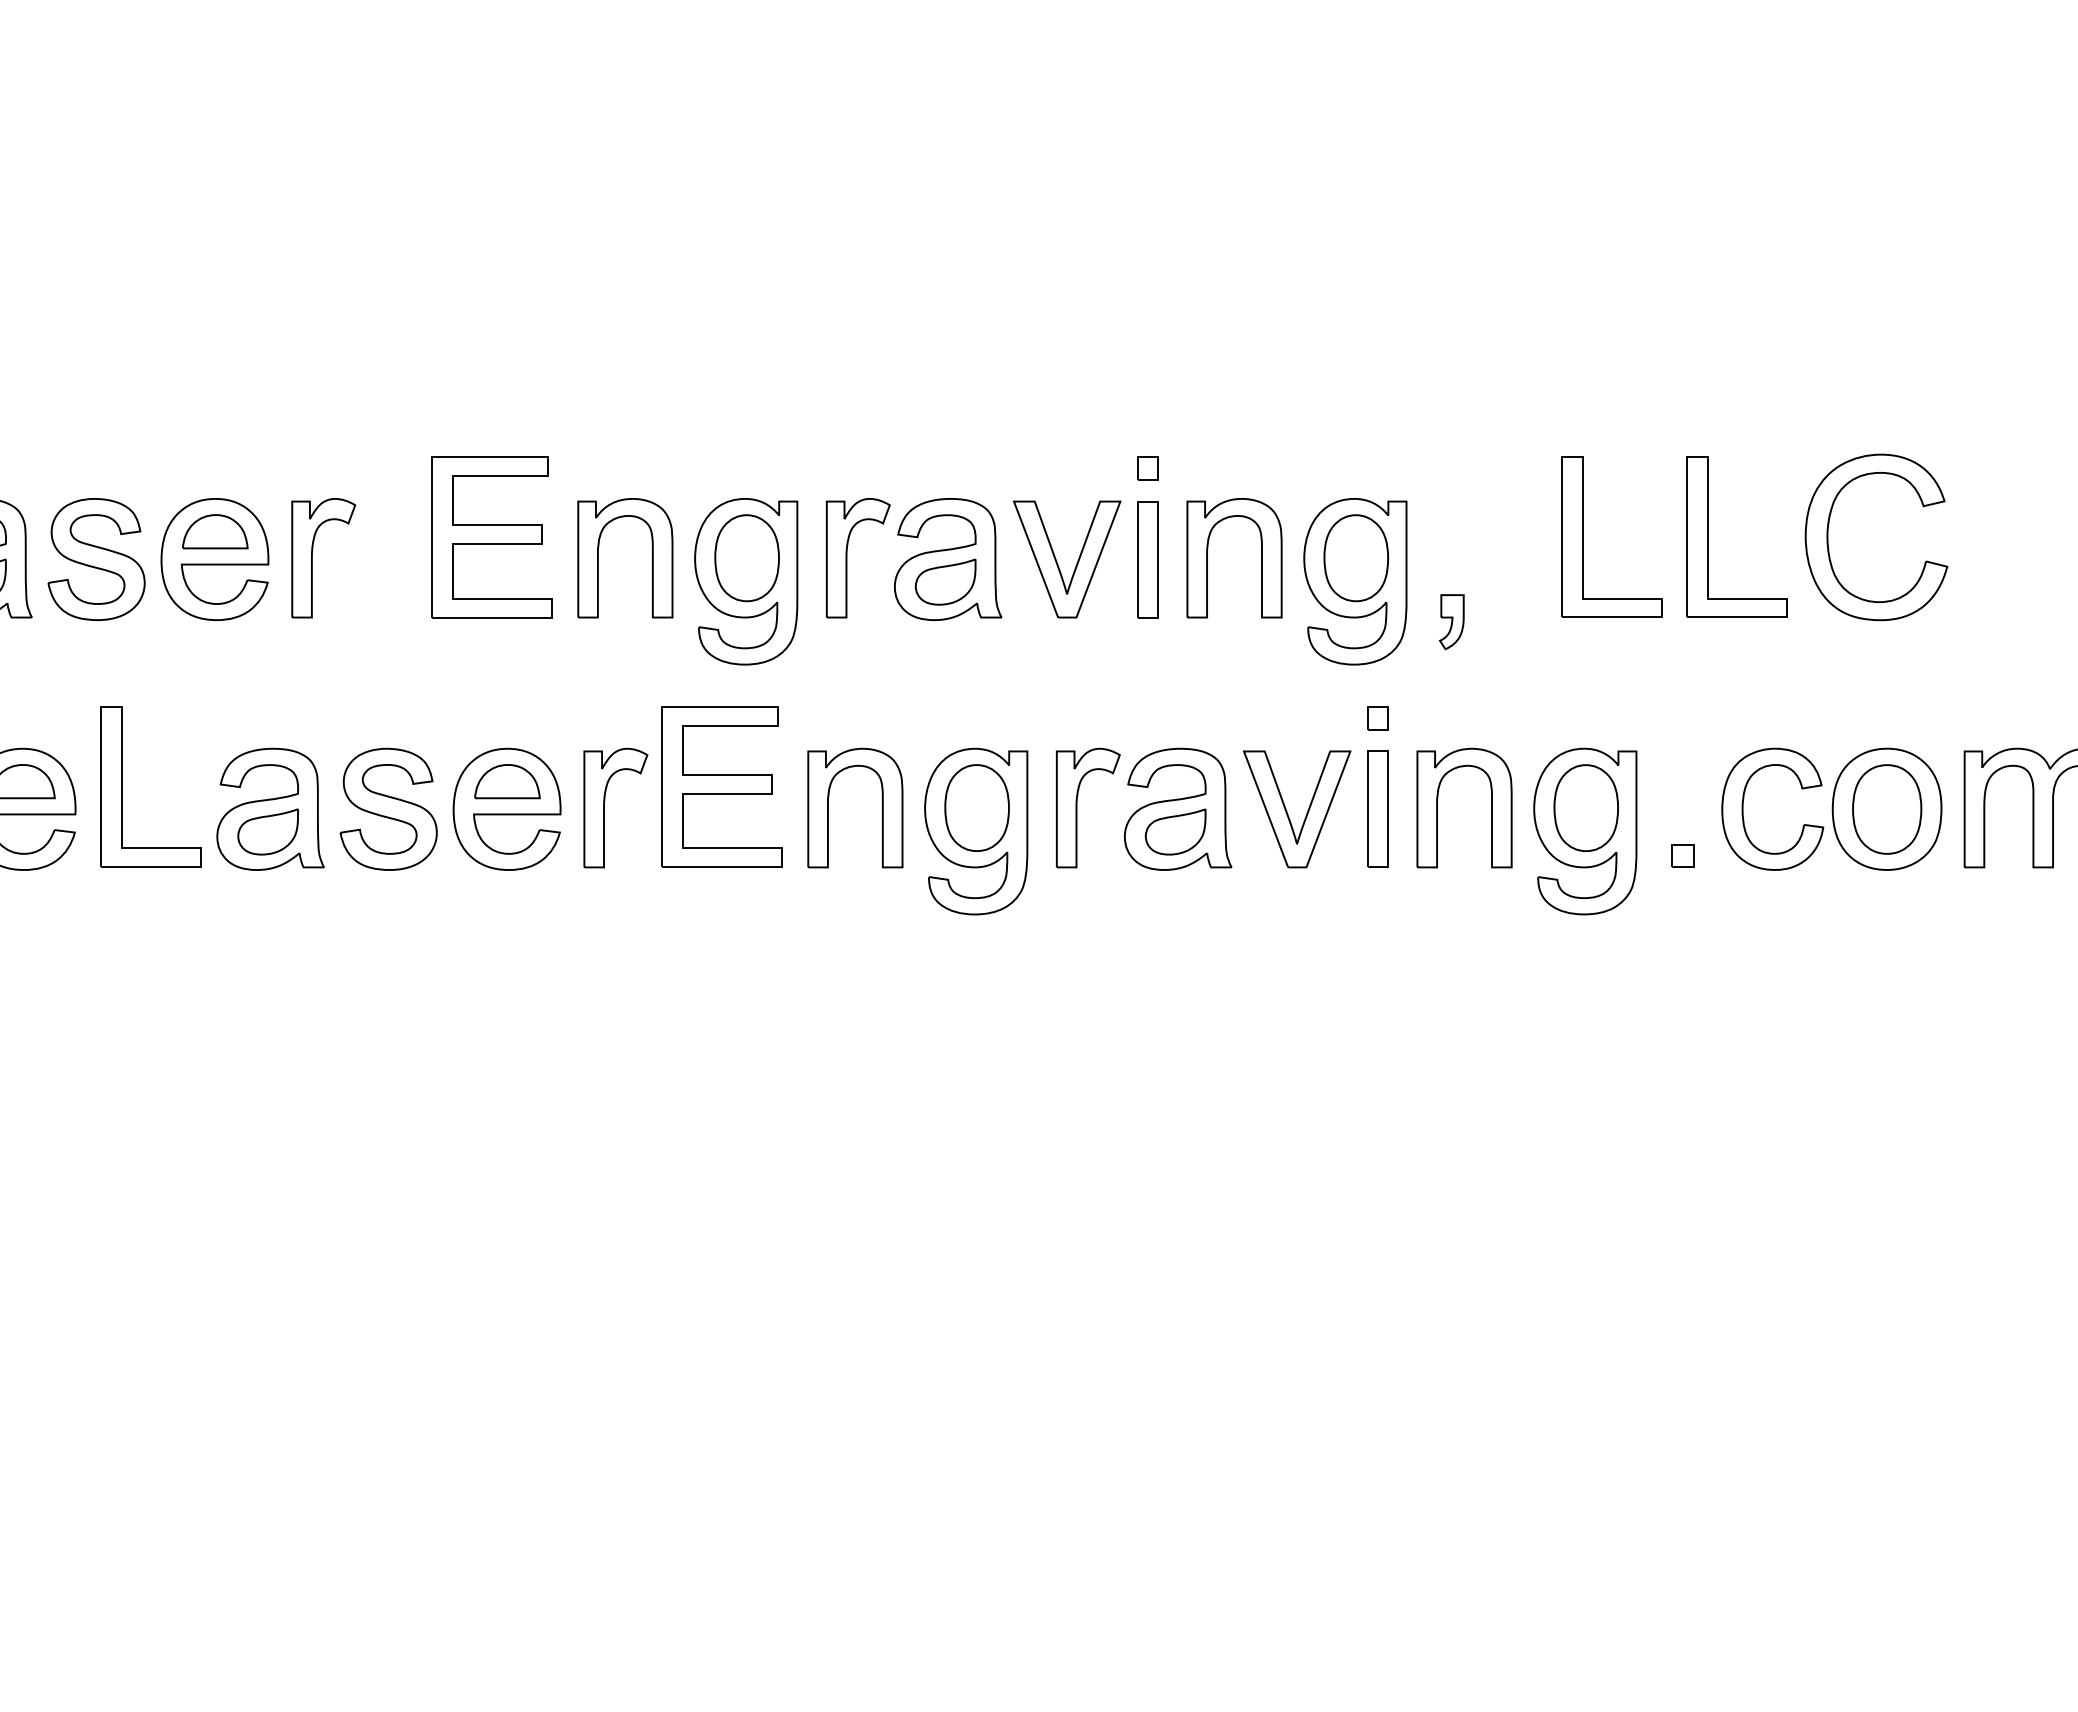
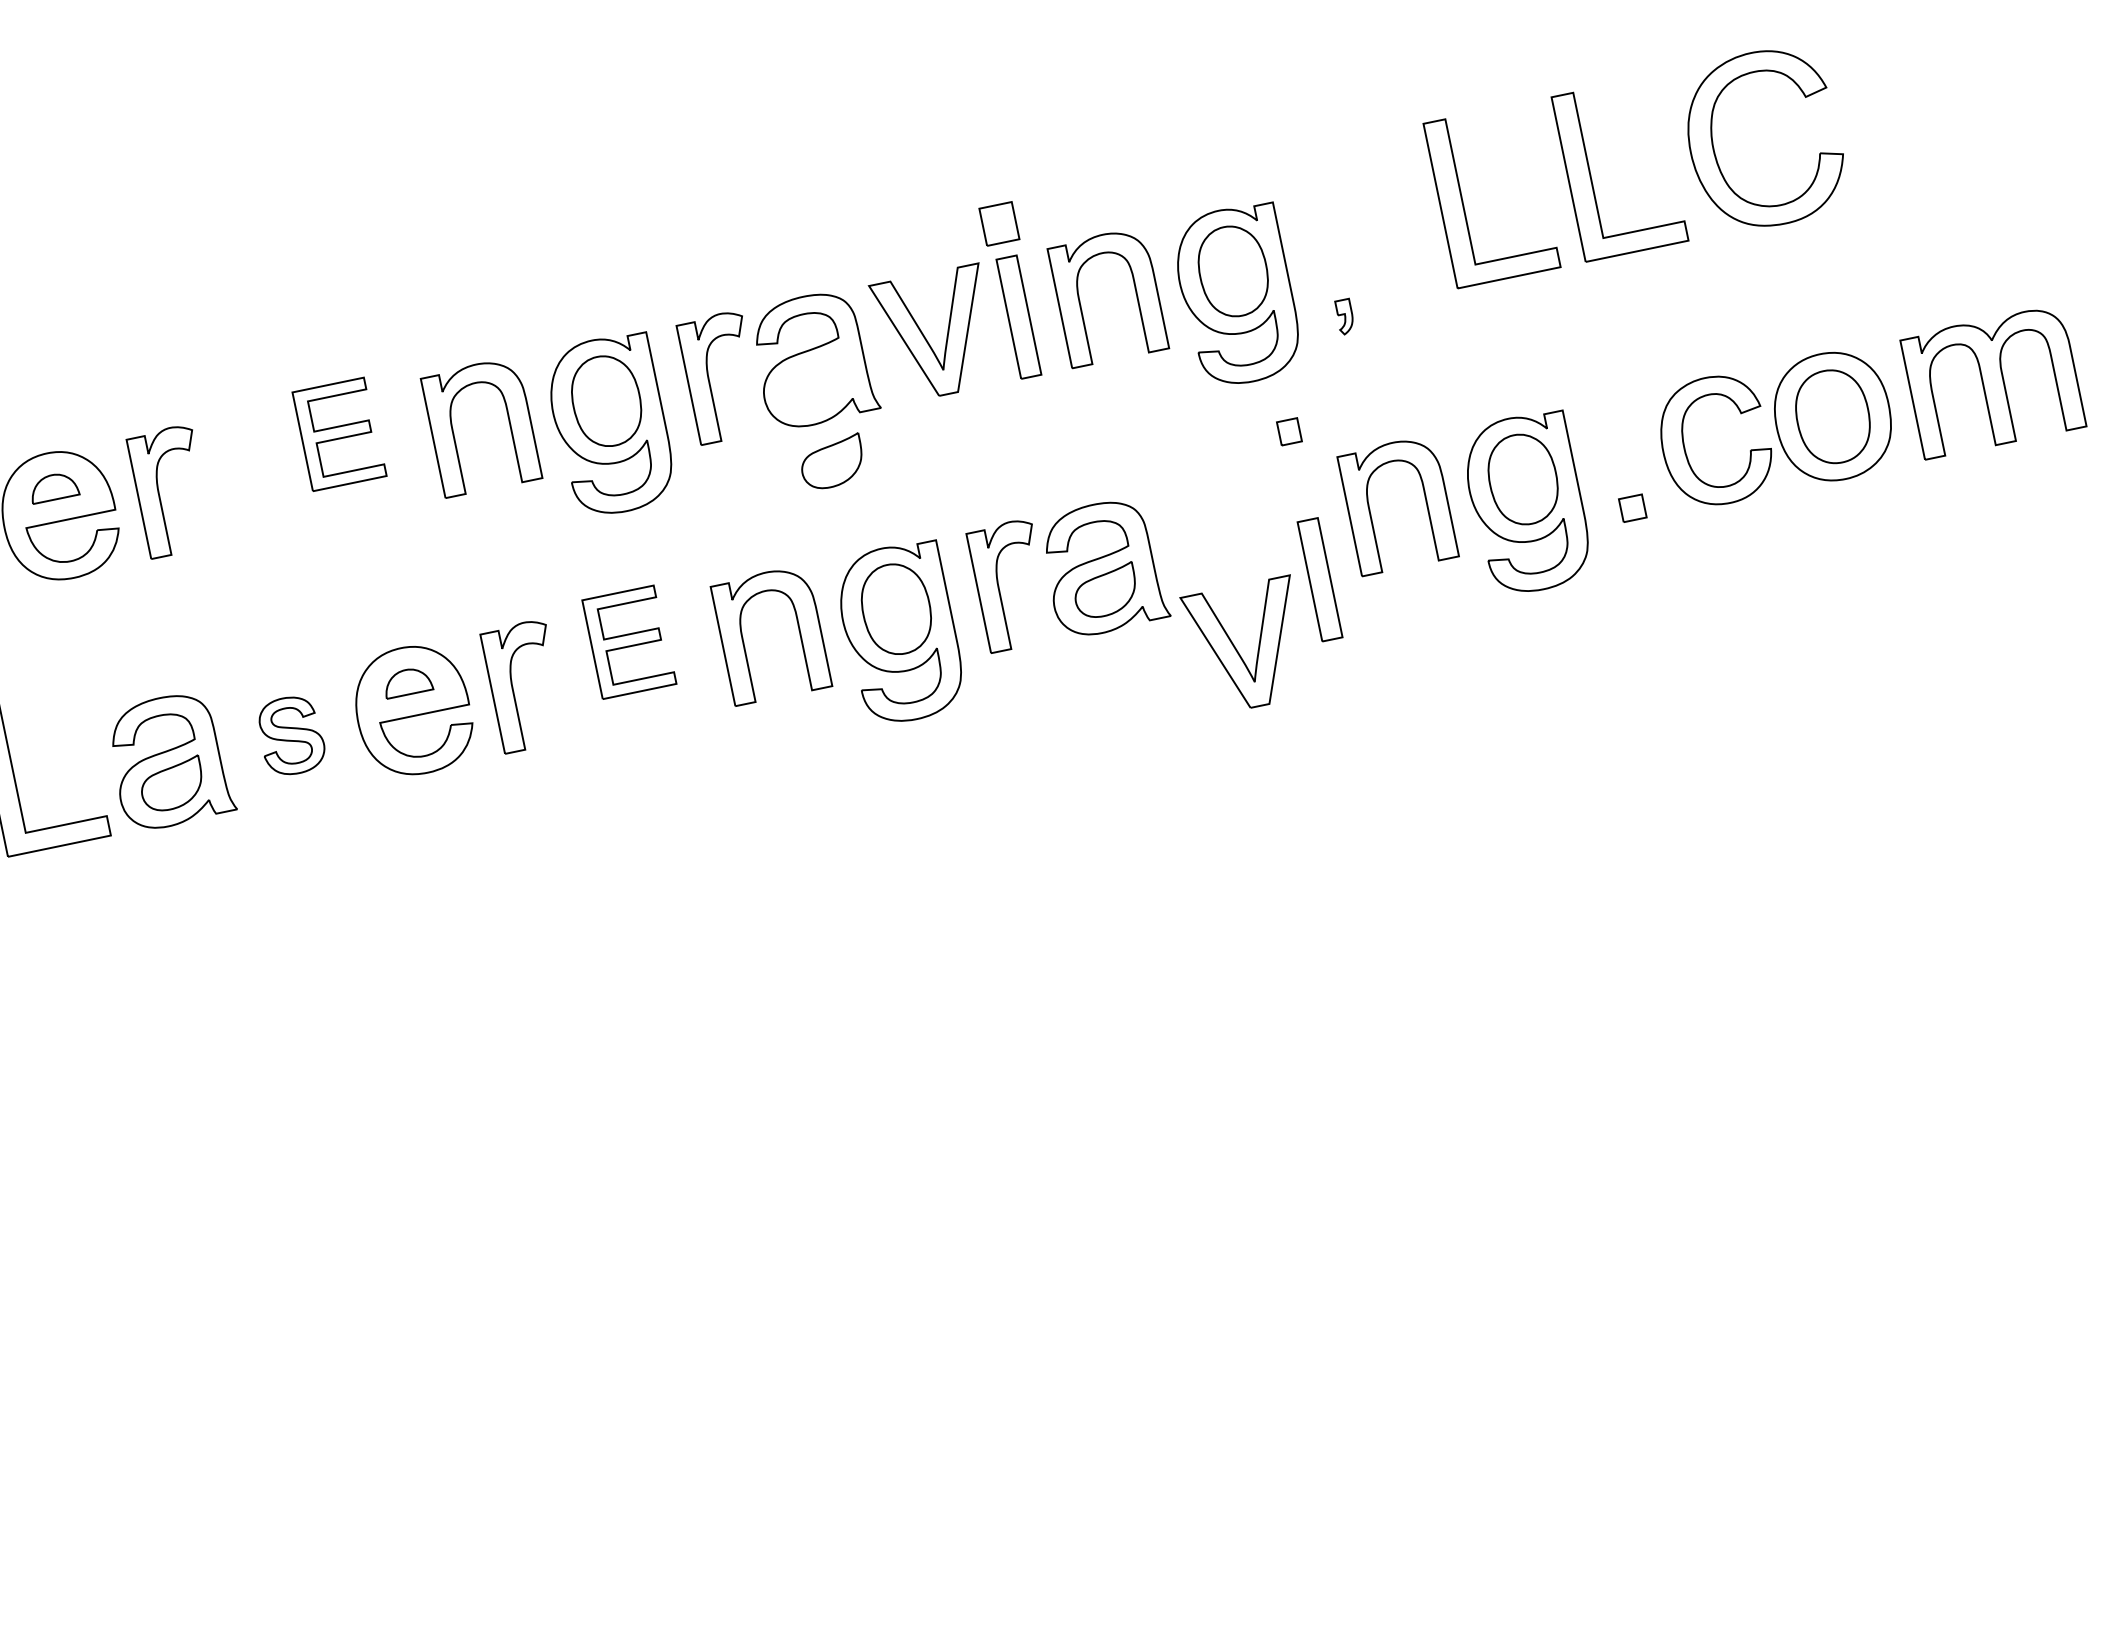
part: (1147, 468) -> (999, 223), size x1.6
part: (215, 531) -> (53, 486), size x0.7
part: (491, 537) -> (339, 434), size x0.6
part: (945, 581) -> (832, 462), moved
part: (1451, 622) -> (1344, 317), size x0.6
part: (507, 781) -> (407, 681), size x0.7
part: (721, 786) -> (628, 641), size x0.6
part: (388, 808) -> (290, 735), size x0.6
part: (1377, 808) -> (1319, 578), moved
part: (1287, 811) -> (1238, 650), moved

